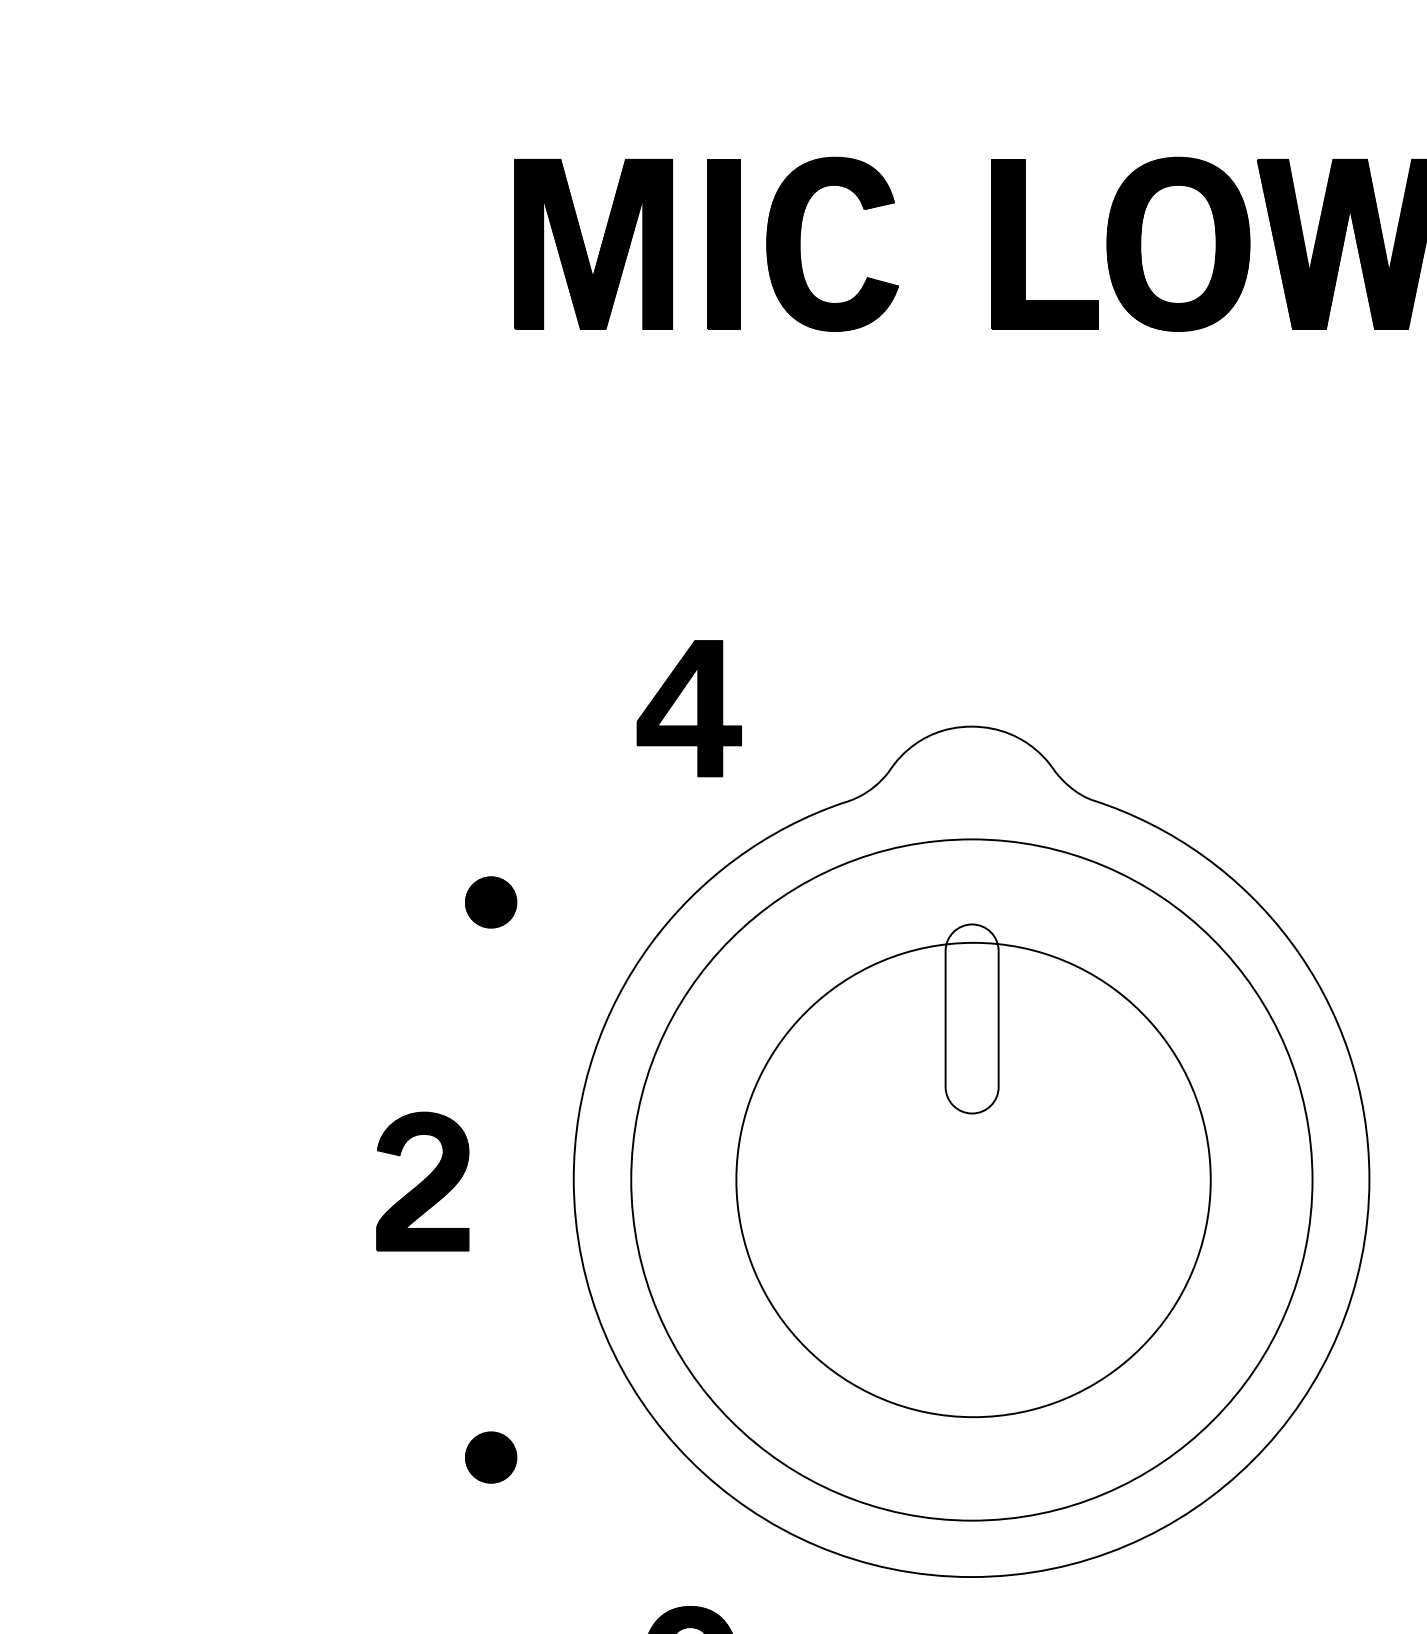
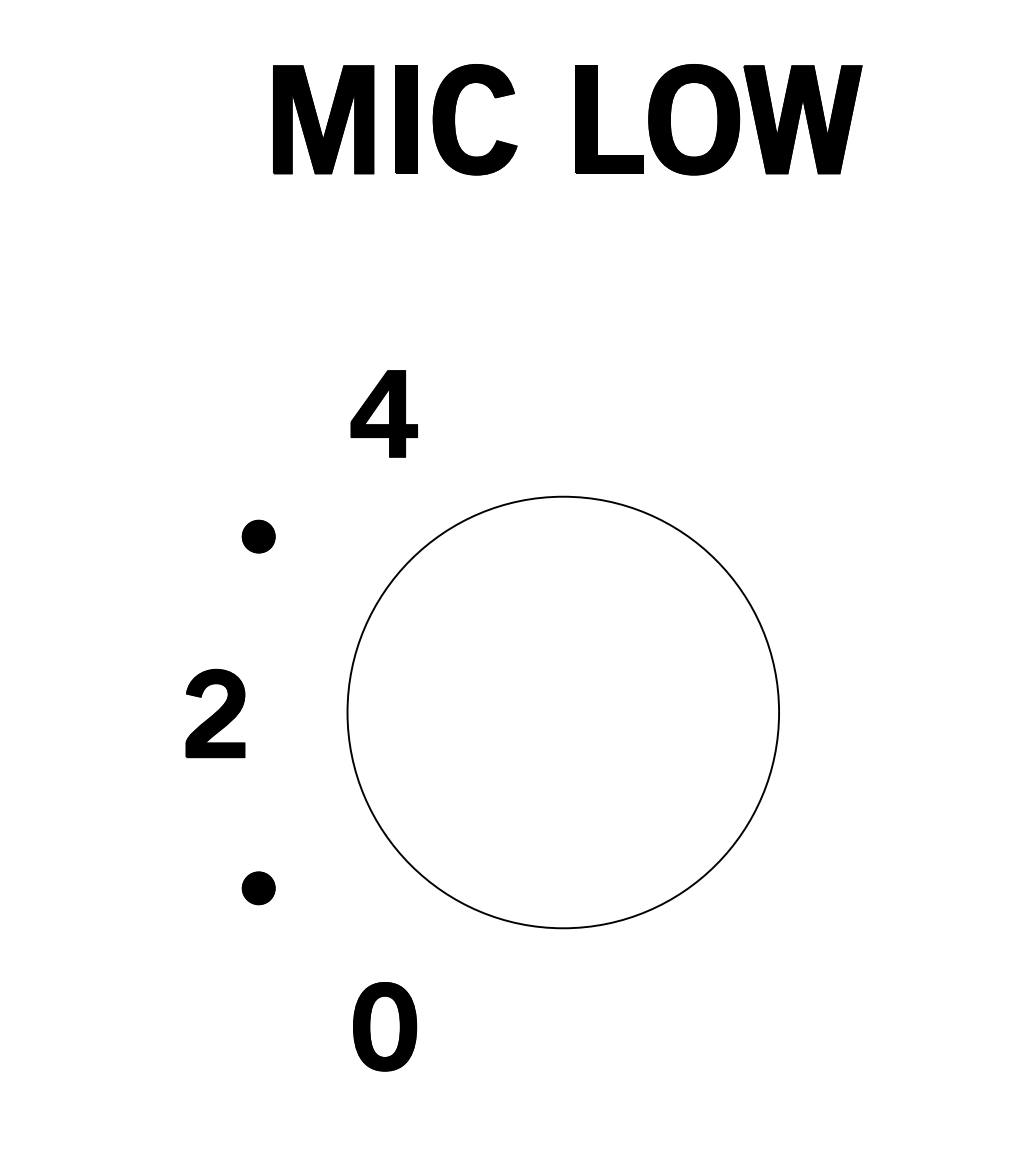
part: (970, 1151) -> (562, 694), removed

